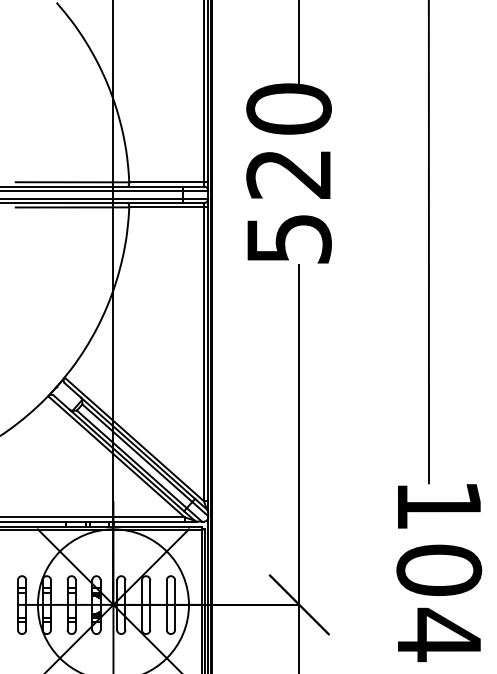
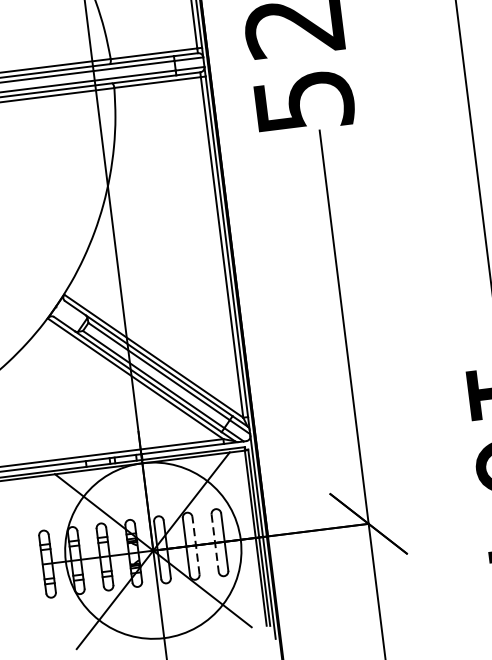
line: (150, 605) -> (196, 546), solid -> dashed
line: (166, 605) -> (214, 543), solid -> dashed

